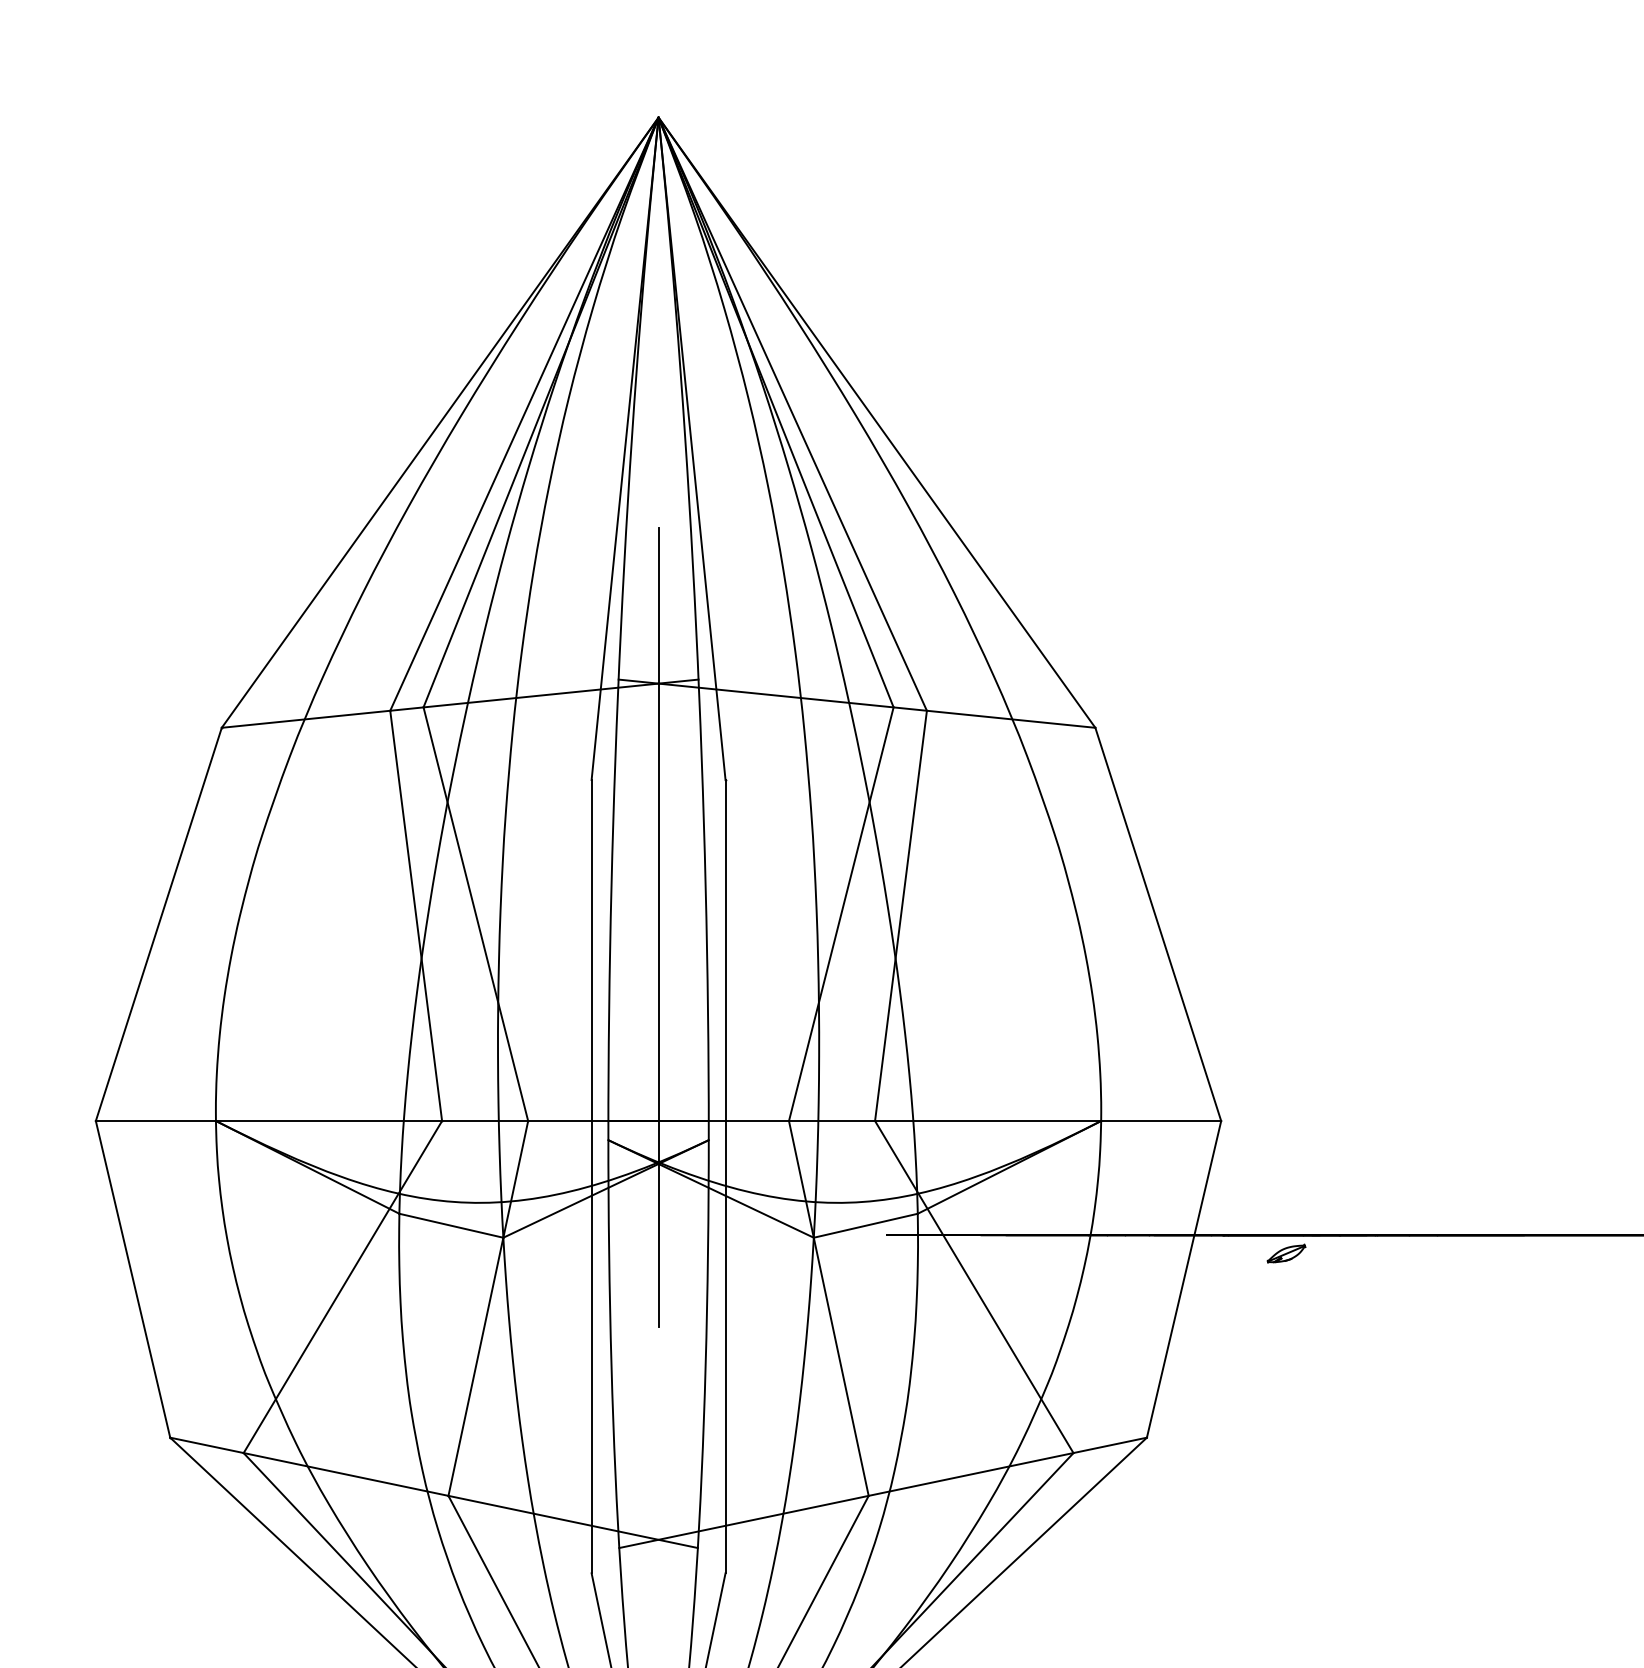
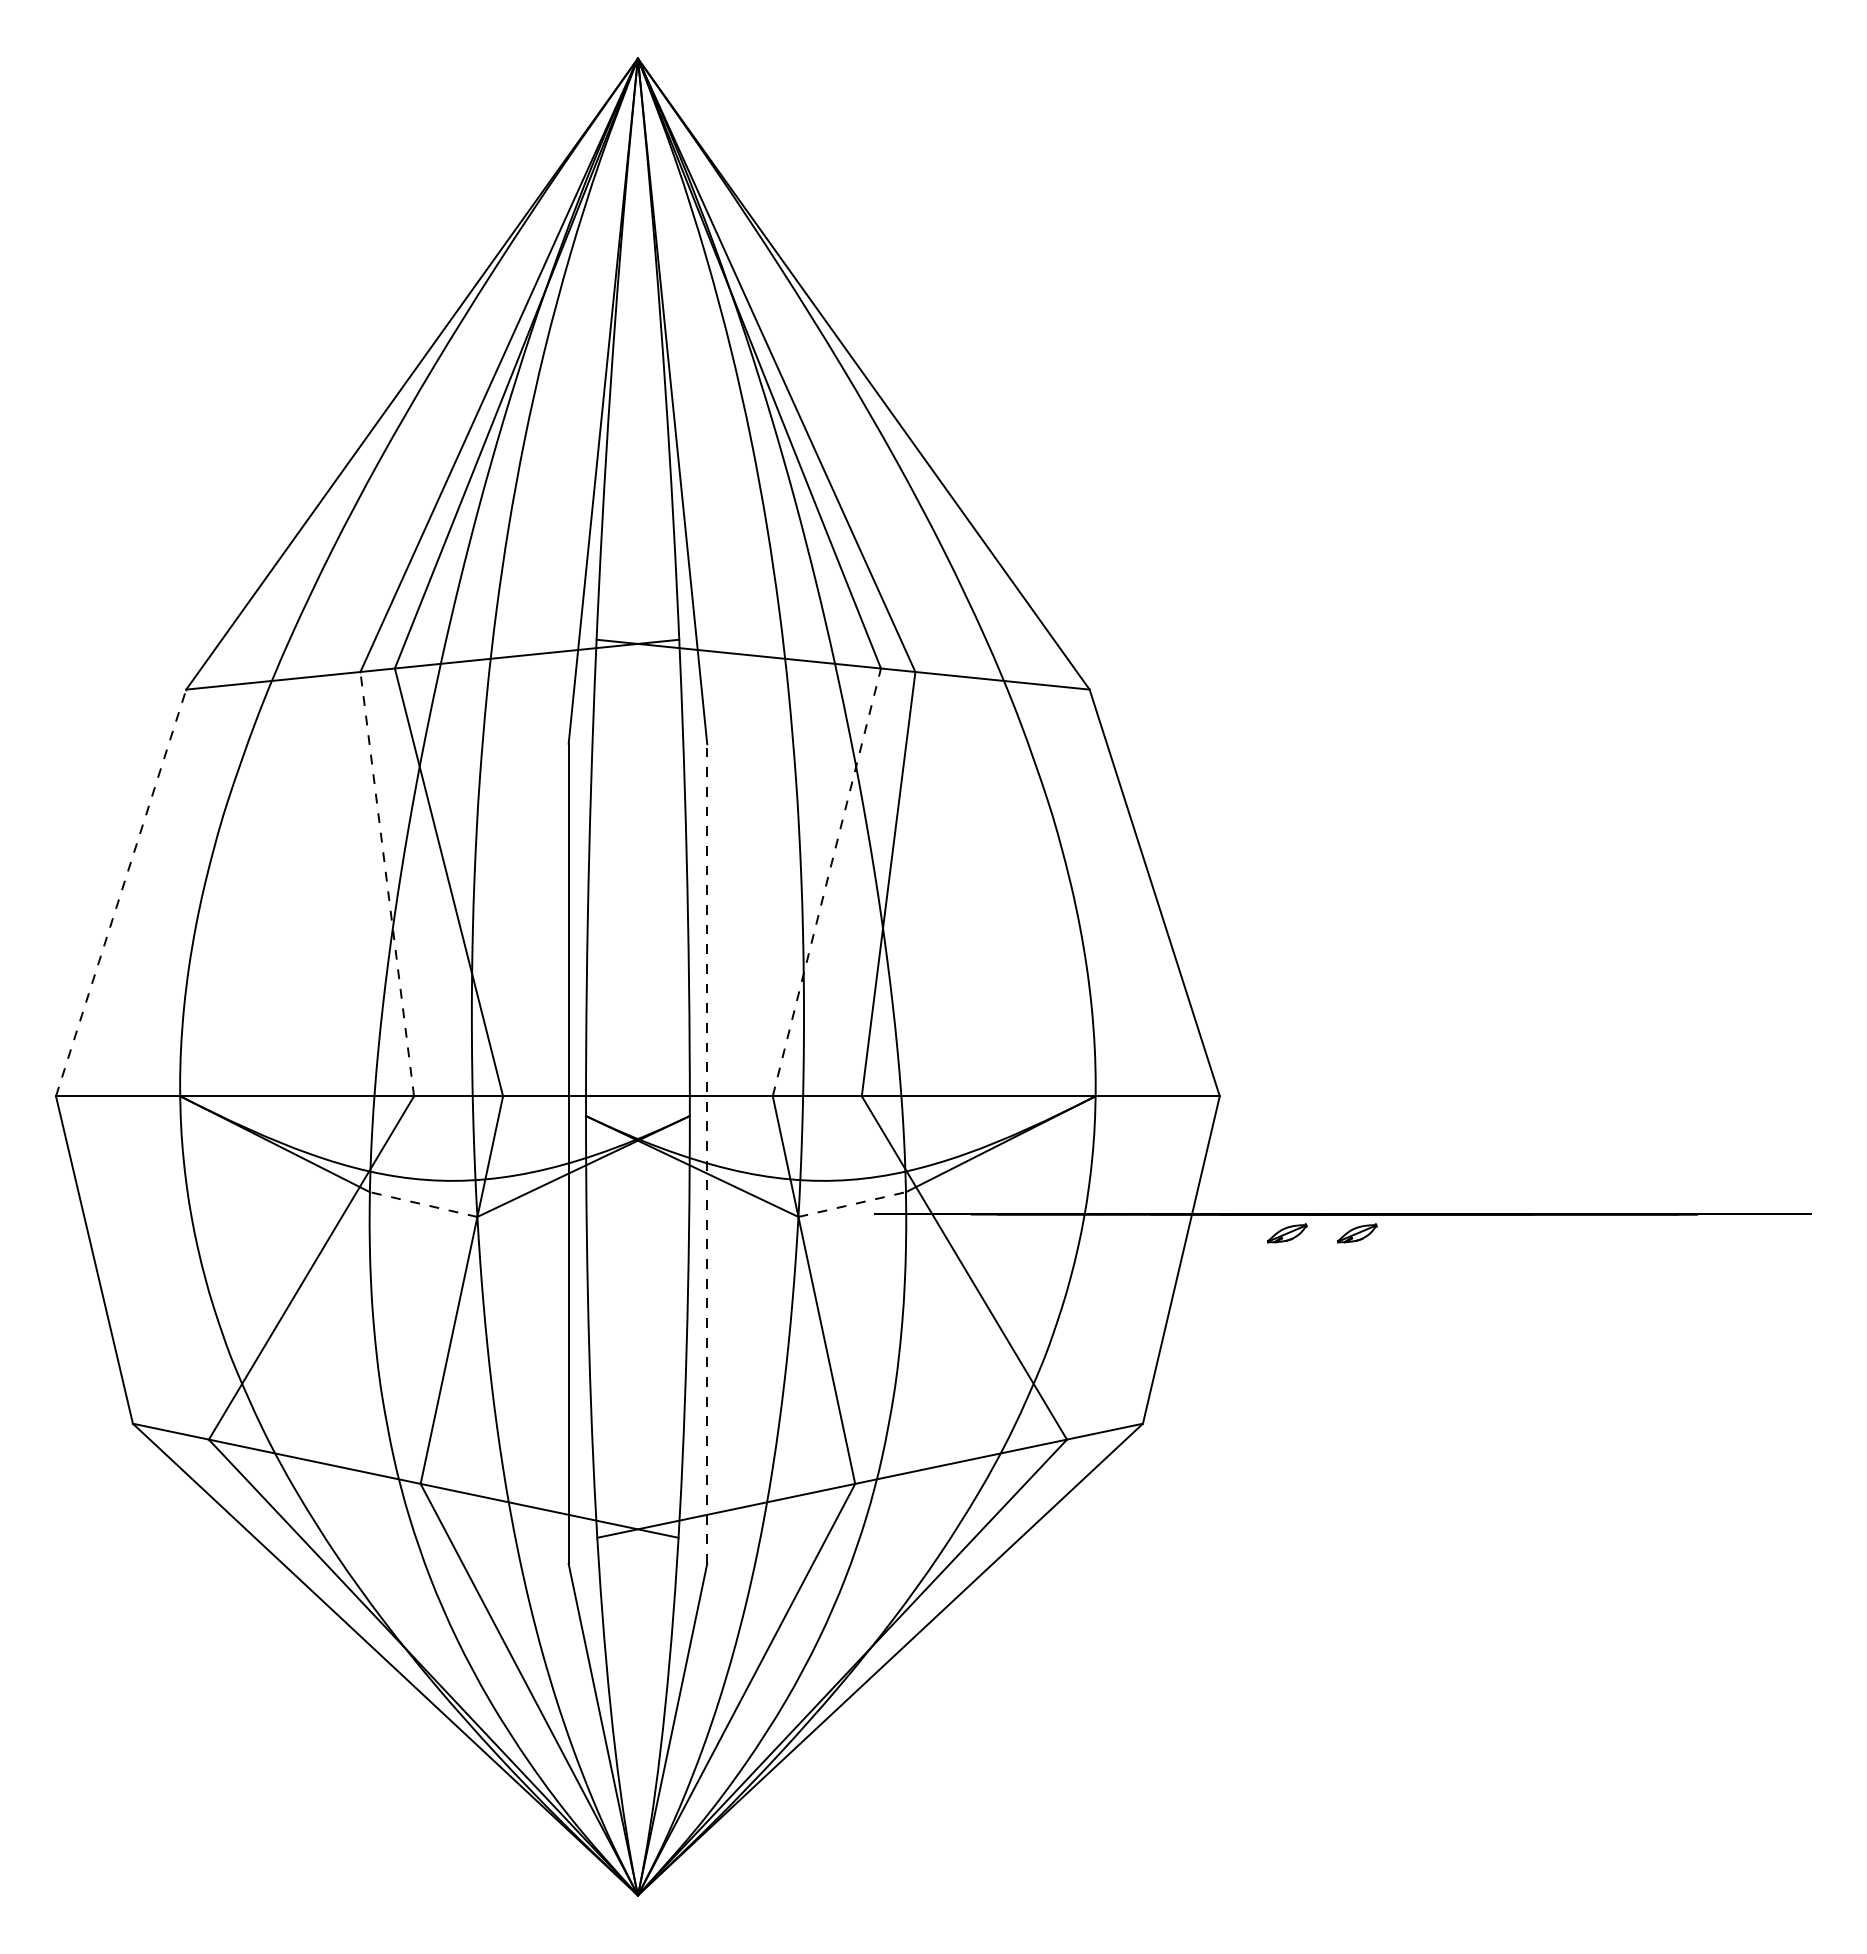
line: (840, 914) -> (826, 882), solid -> dashed
line: (416, 916) -> (387, 884), solid -> dashed
line: (159, 923) -> (121, 892), solid -> dashed
line: (658, 926) -> (637, 895), removed
line: (725, 1176) -> (707, 1153), solid -> dashed
line: (451, 1225) -> (423, 1204), solid -> dashed
line: (866, 1225) -> (852, 1204), solid -> dashed
part: (1354, 1253) -> (1357, 1233), added

